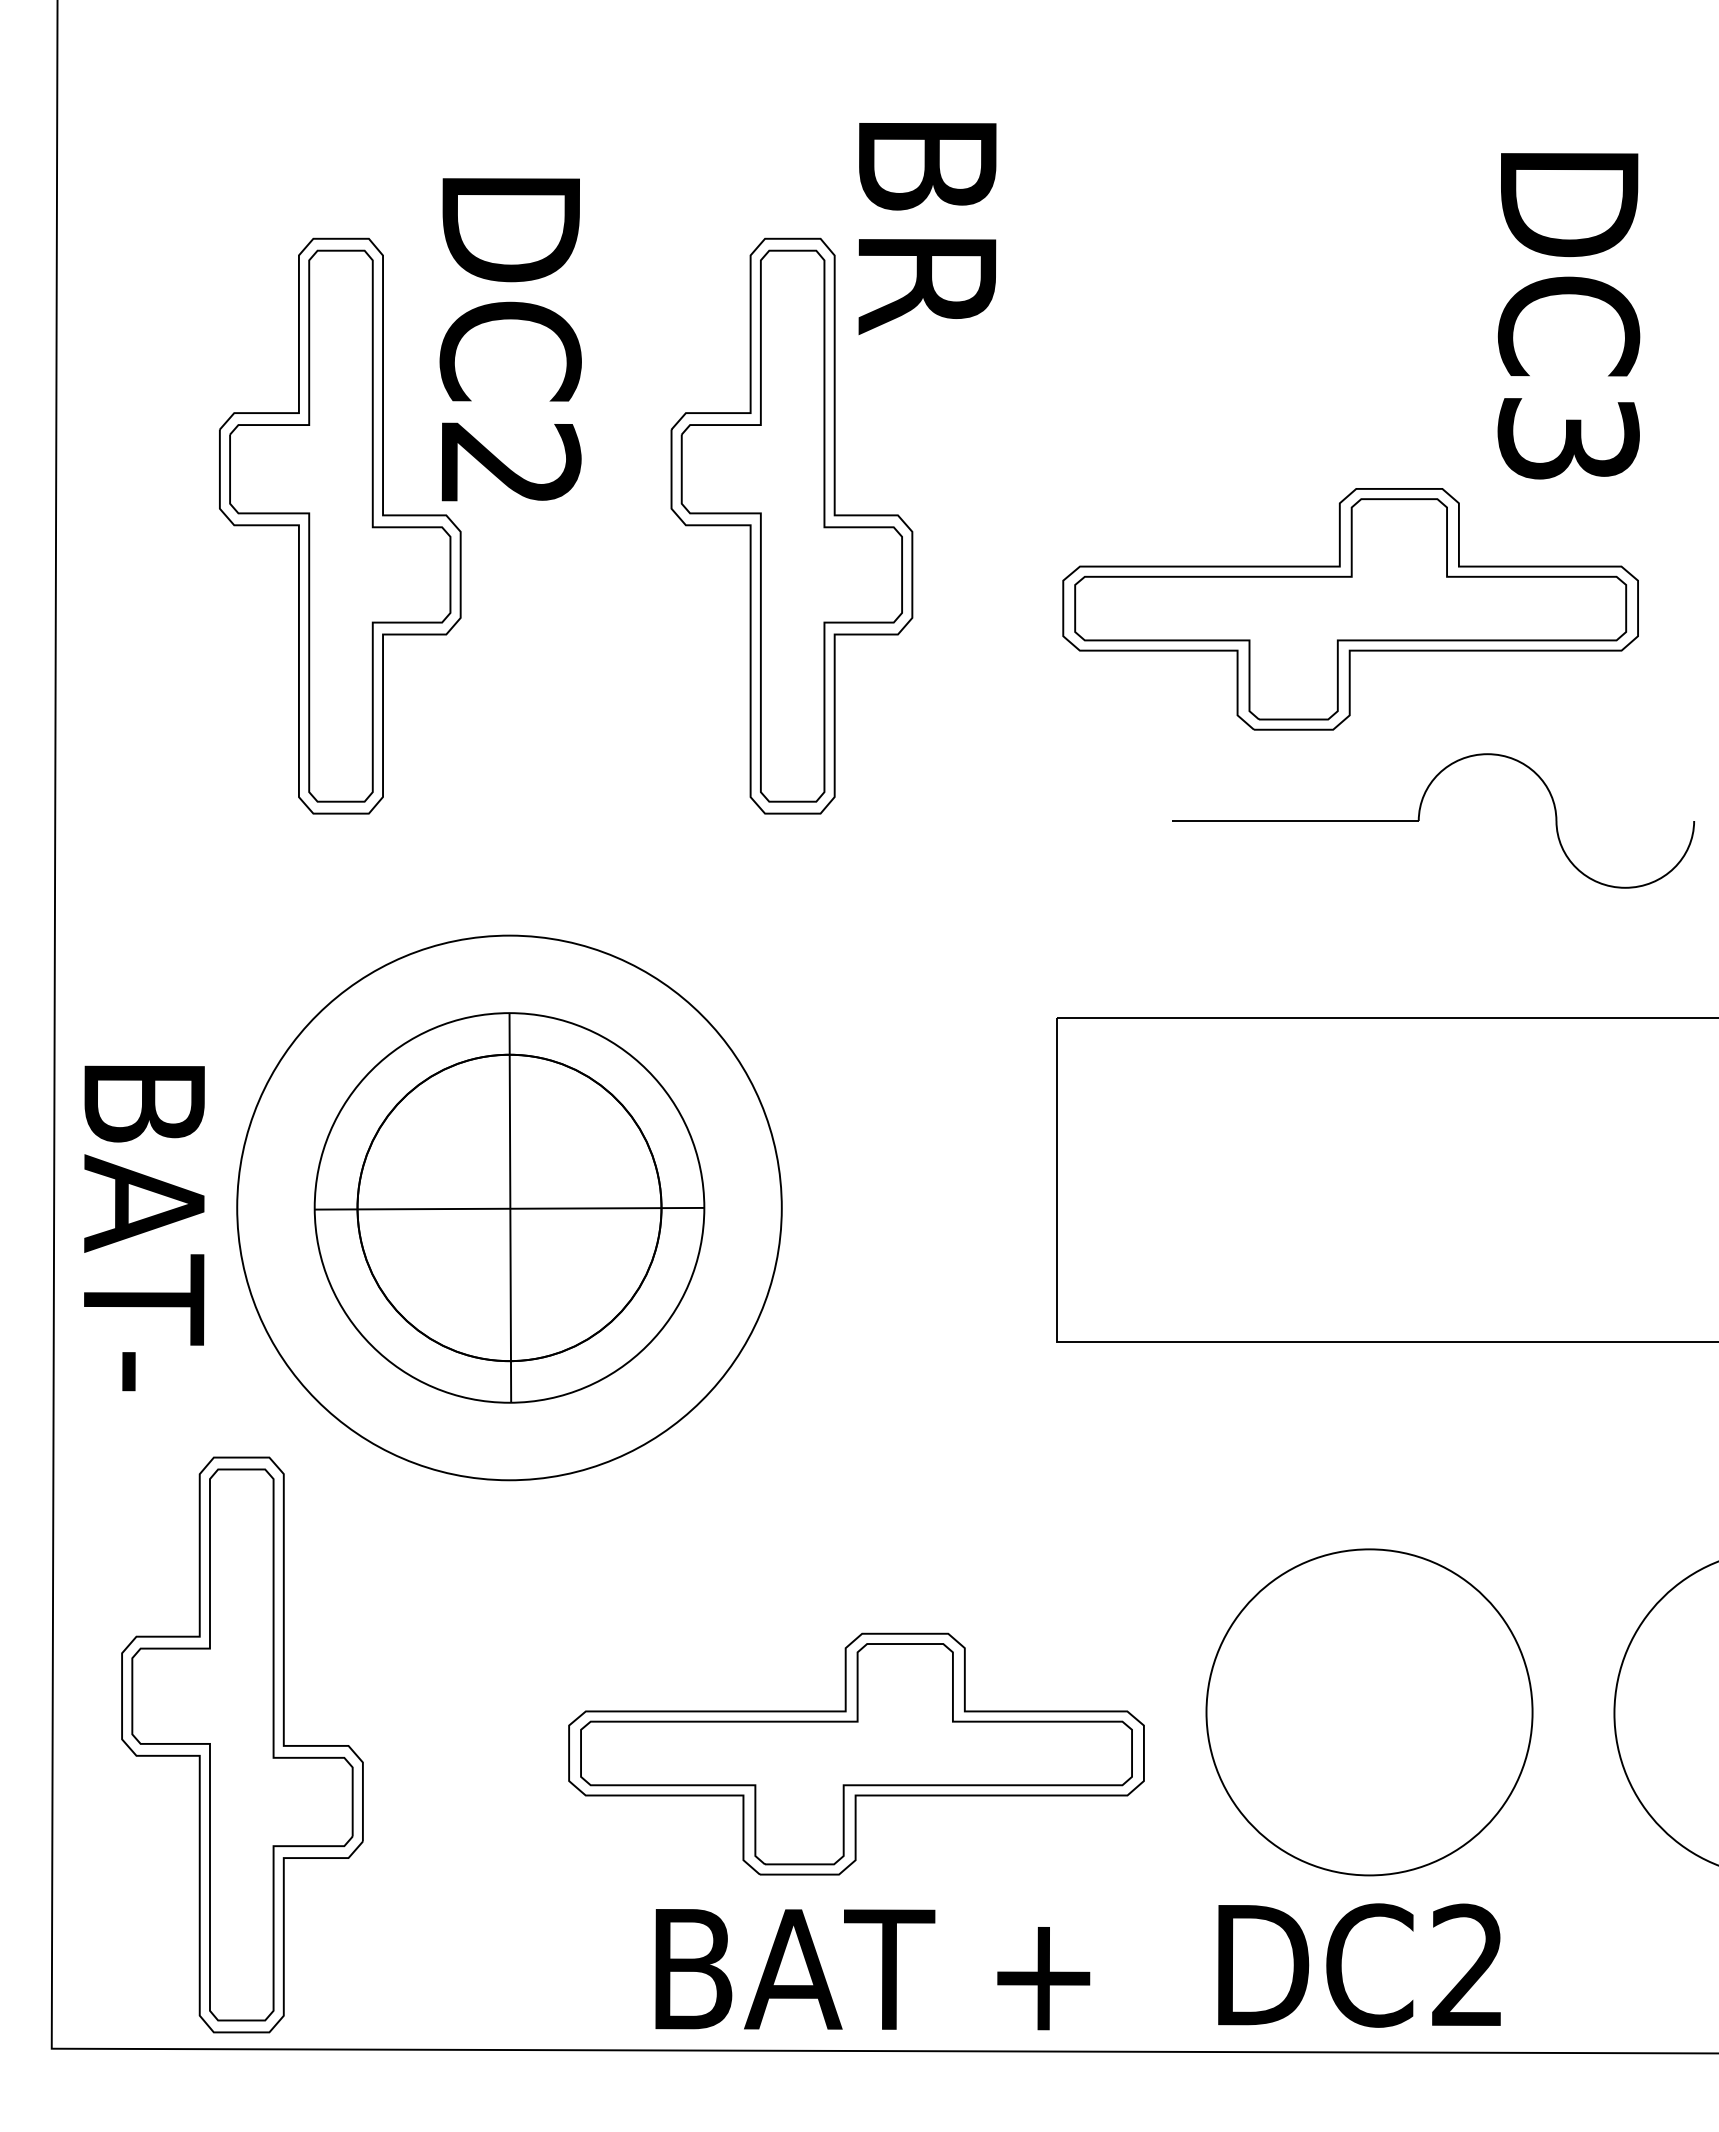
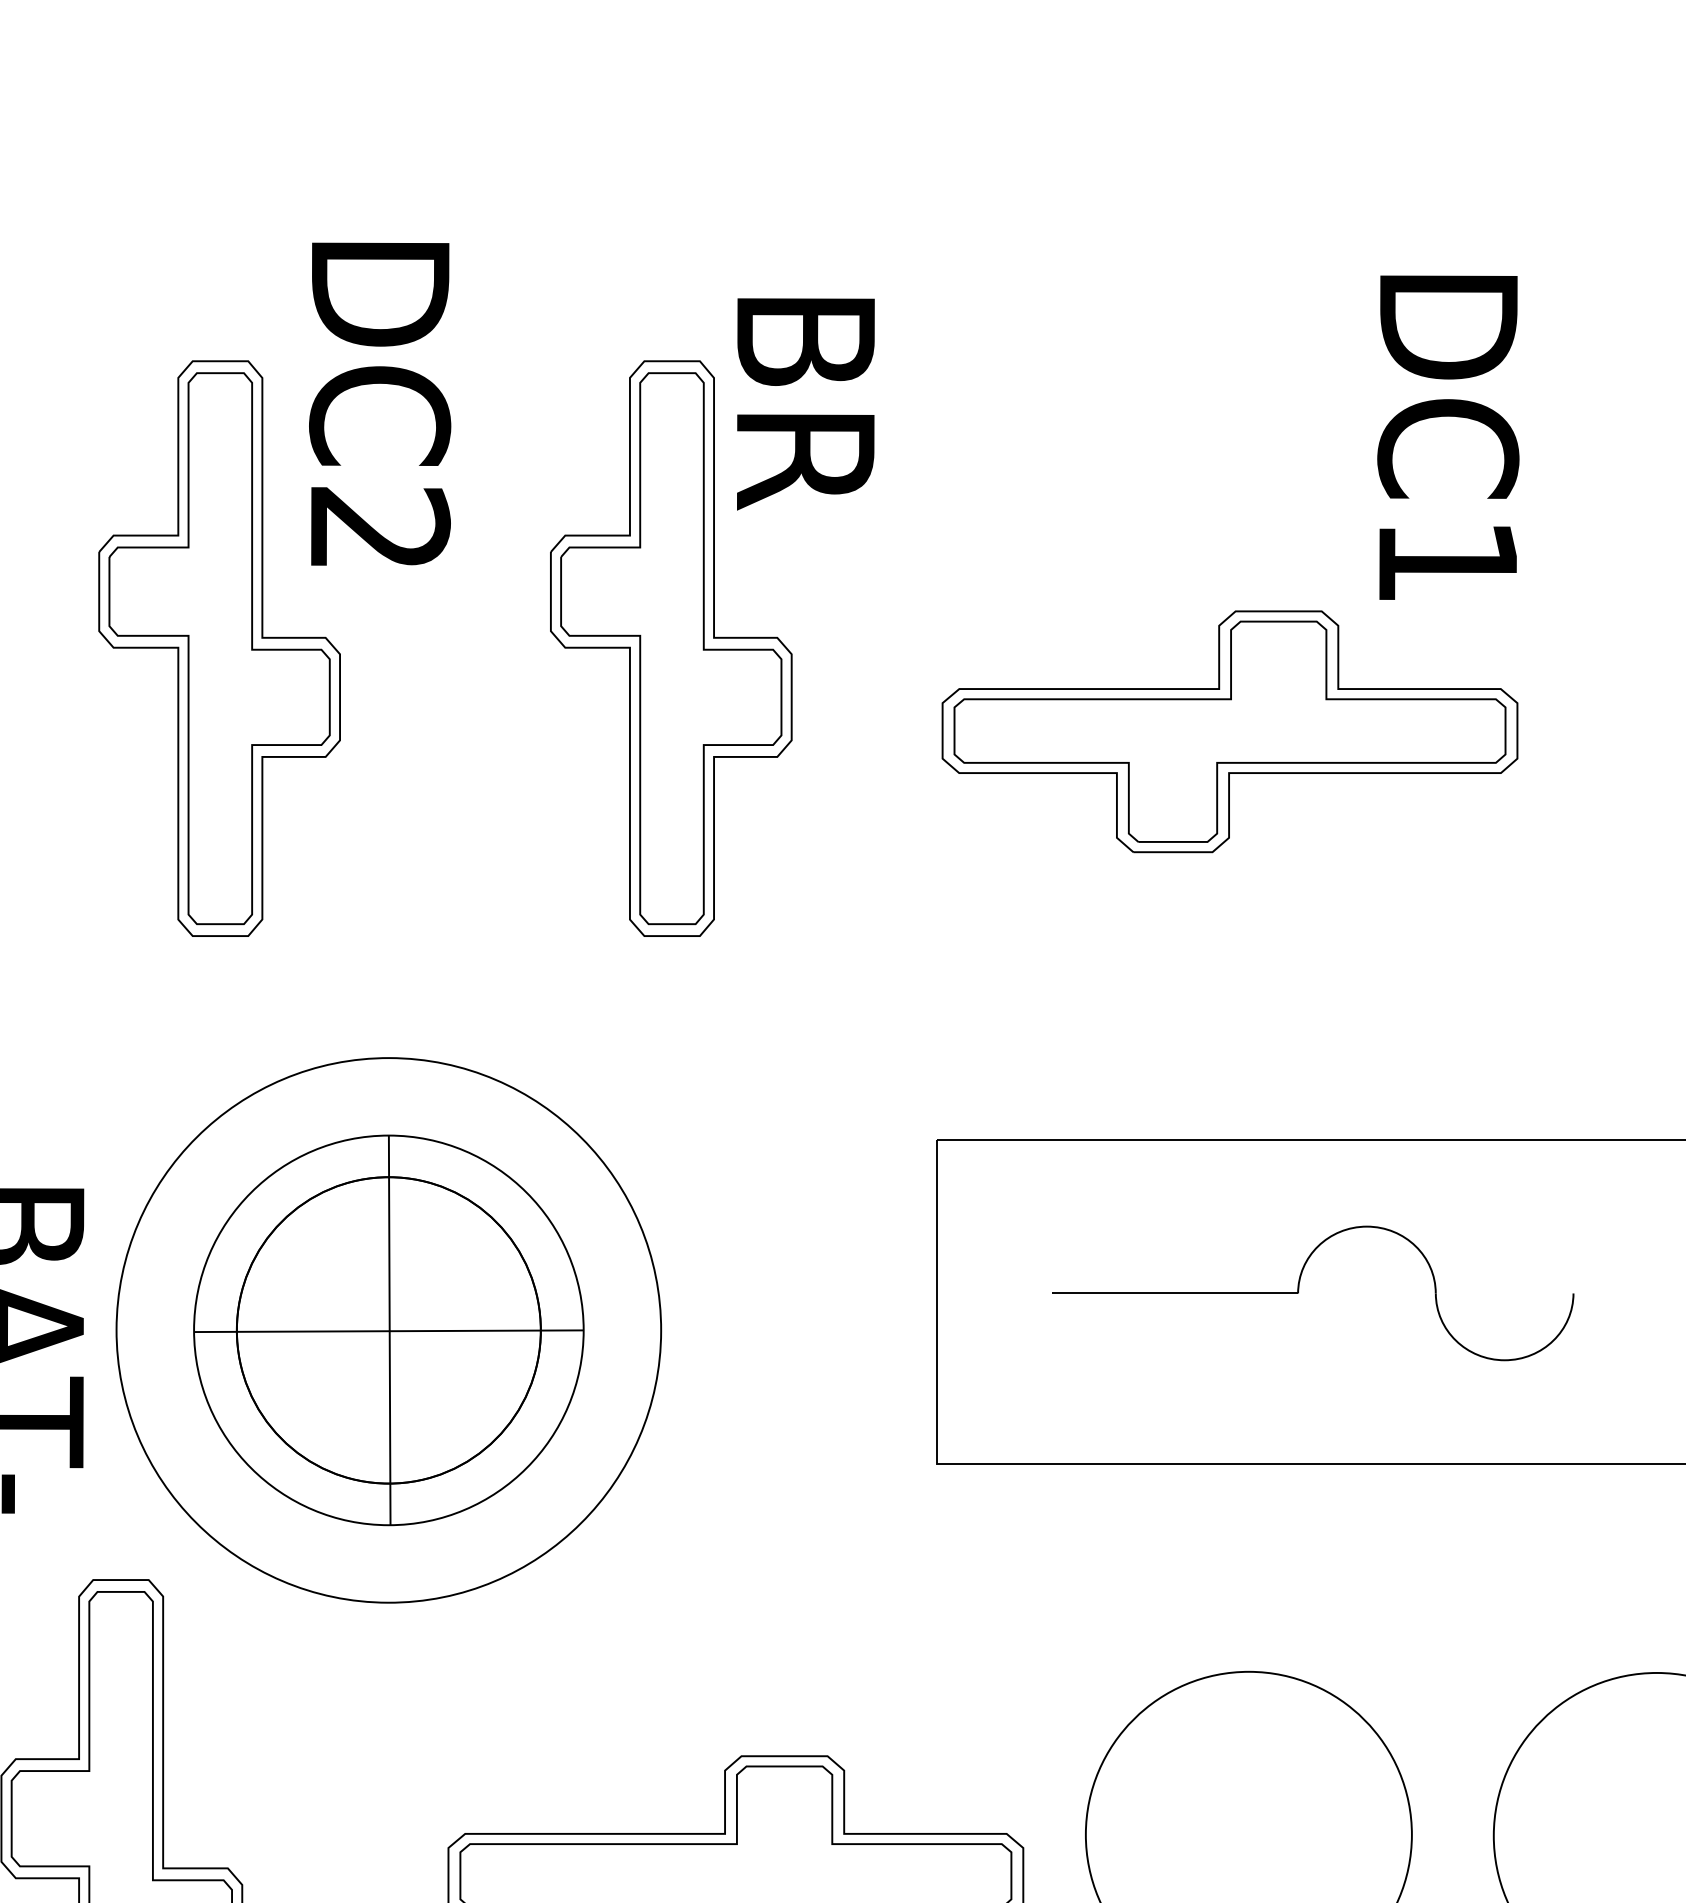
text: (927, 228) -> (805, 403), moved
text: (510, 339) -> (379, 403), moved
text: (1568, 438) -> (1447, 560), DC3 -> DC1
part: (1419, 820) -> (1298, 1292), moved

